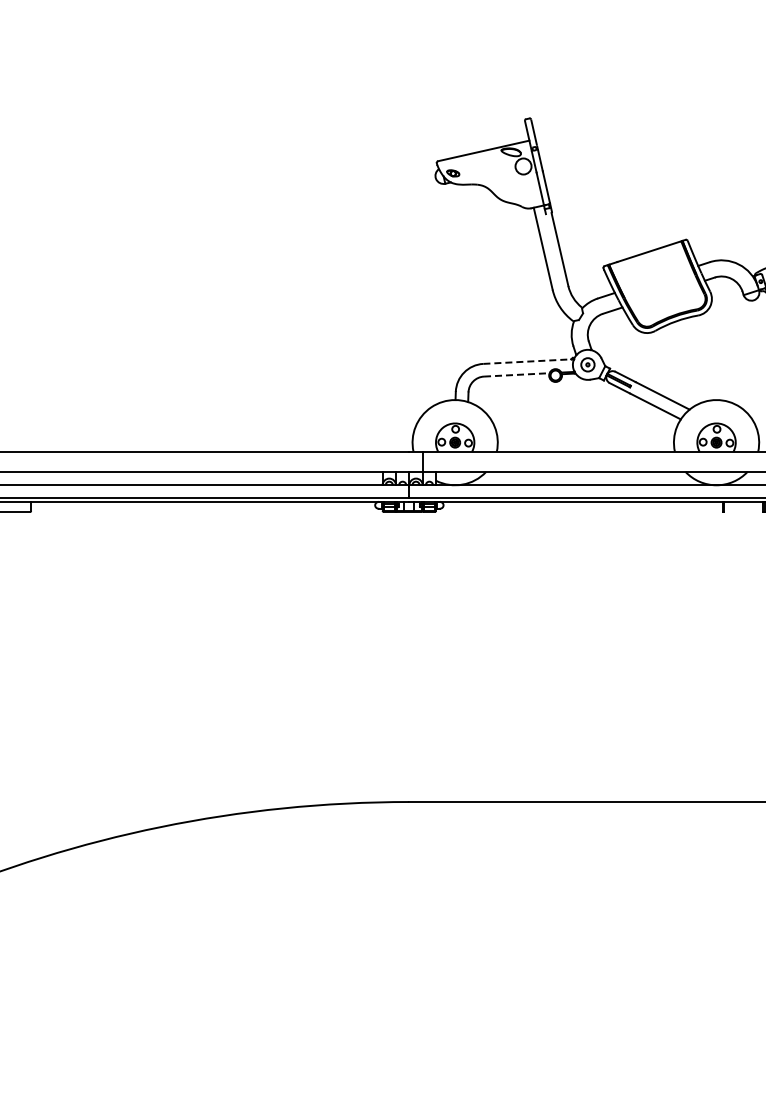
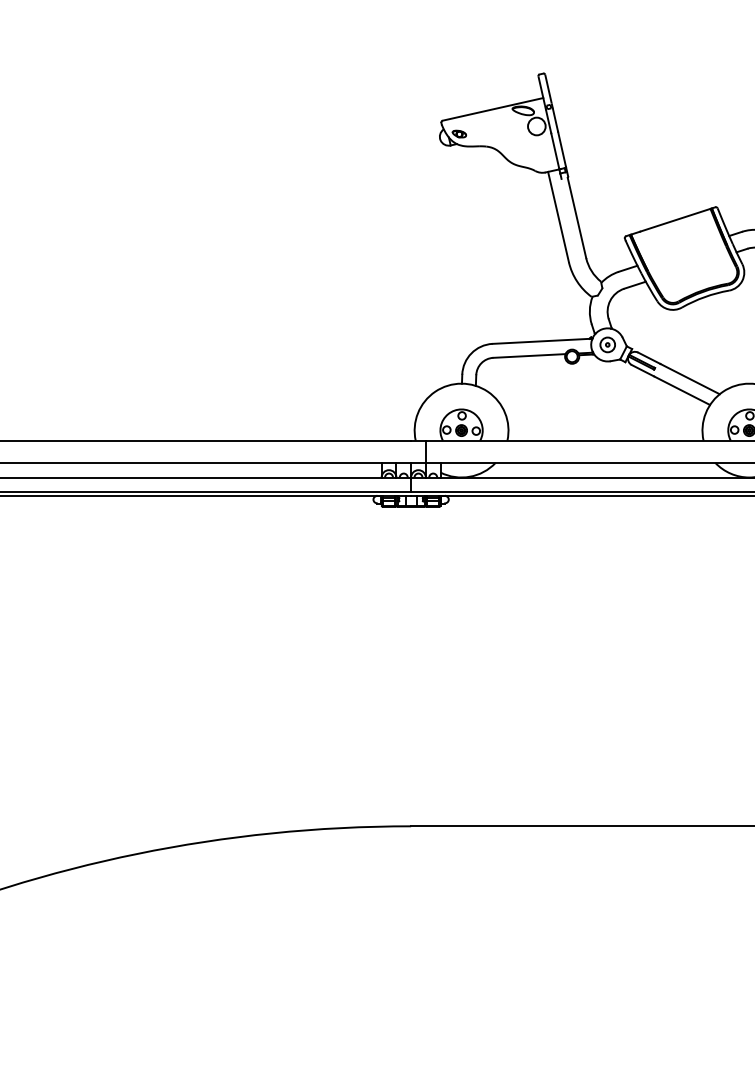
line: (528, 361) -> (542, 341), dashed -> solid
line: (516, 374) -> (529, 355), dashed -> solid

